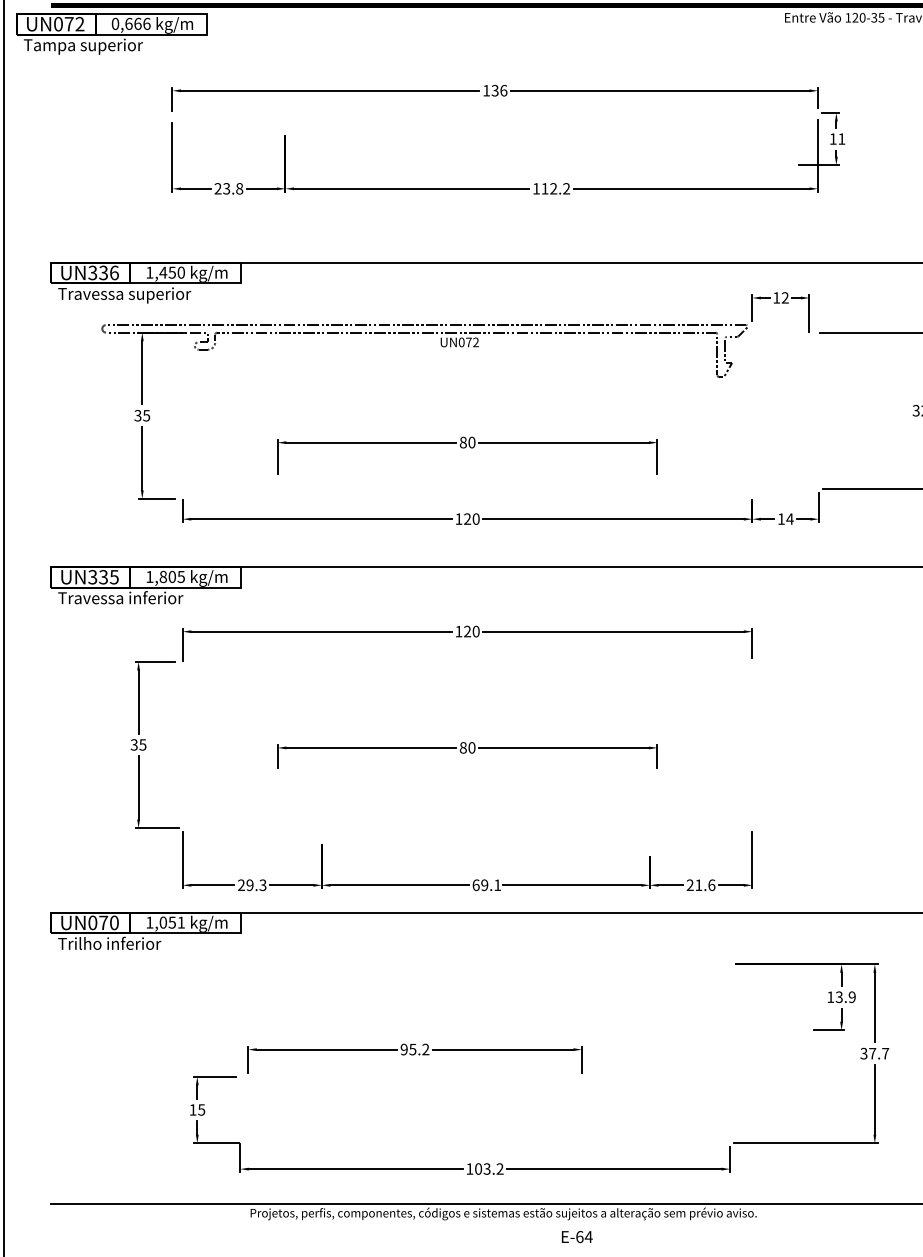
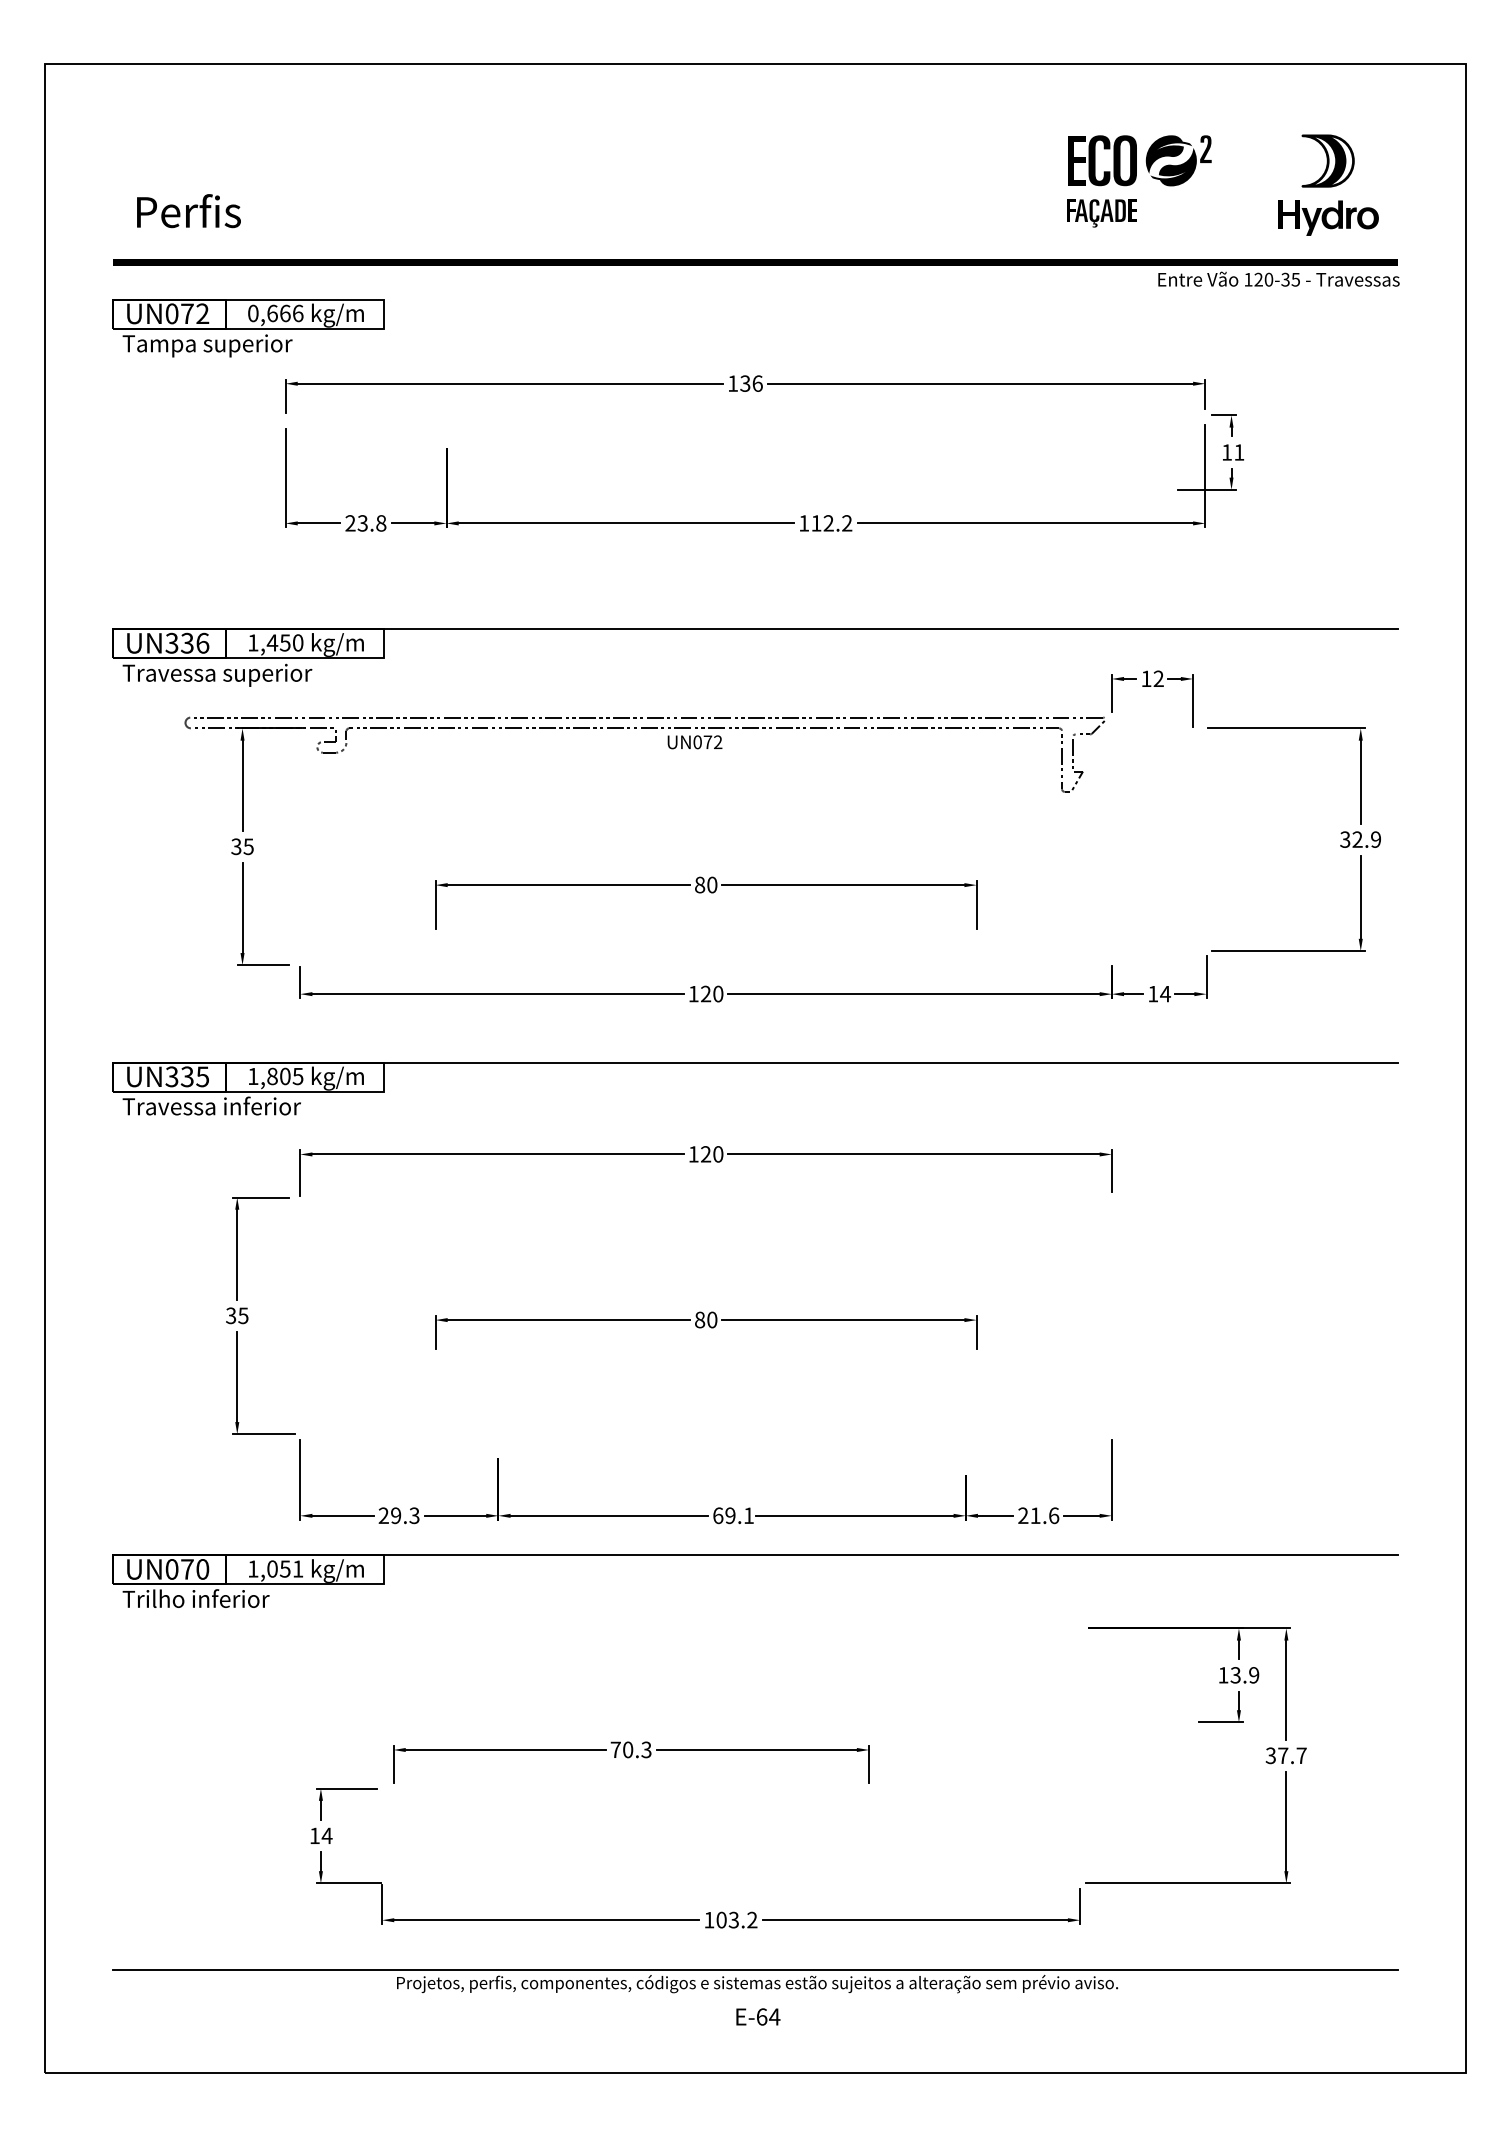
part: (112, 34) -> (248, 328), moved
text: (414, 1049) -> (630, 1749), 95.2 -> 70.3
text: (201, 1109) -> (326, 1835), 15 -> 14
text: (577, 1236) -> (758, 2016), moved

